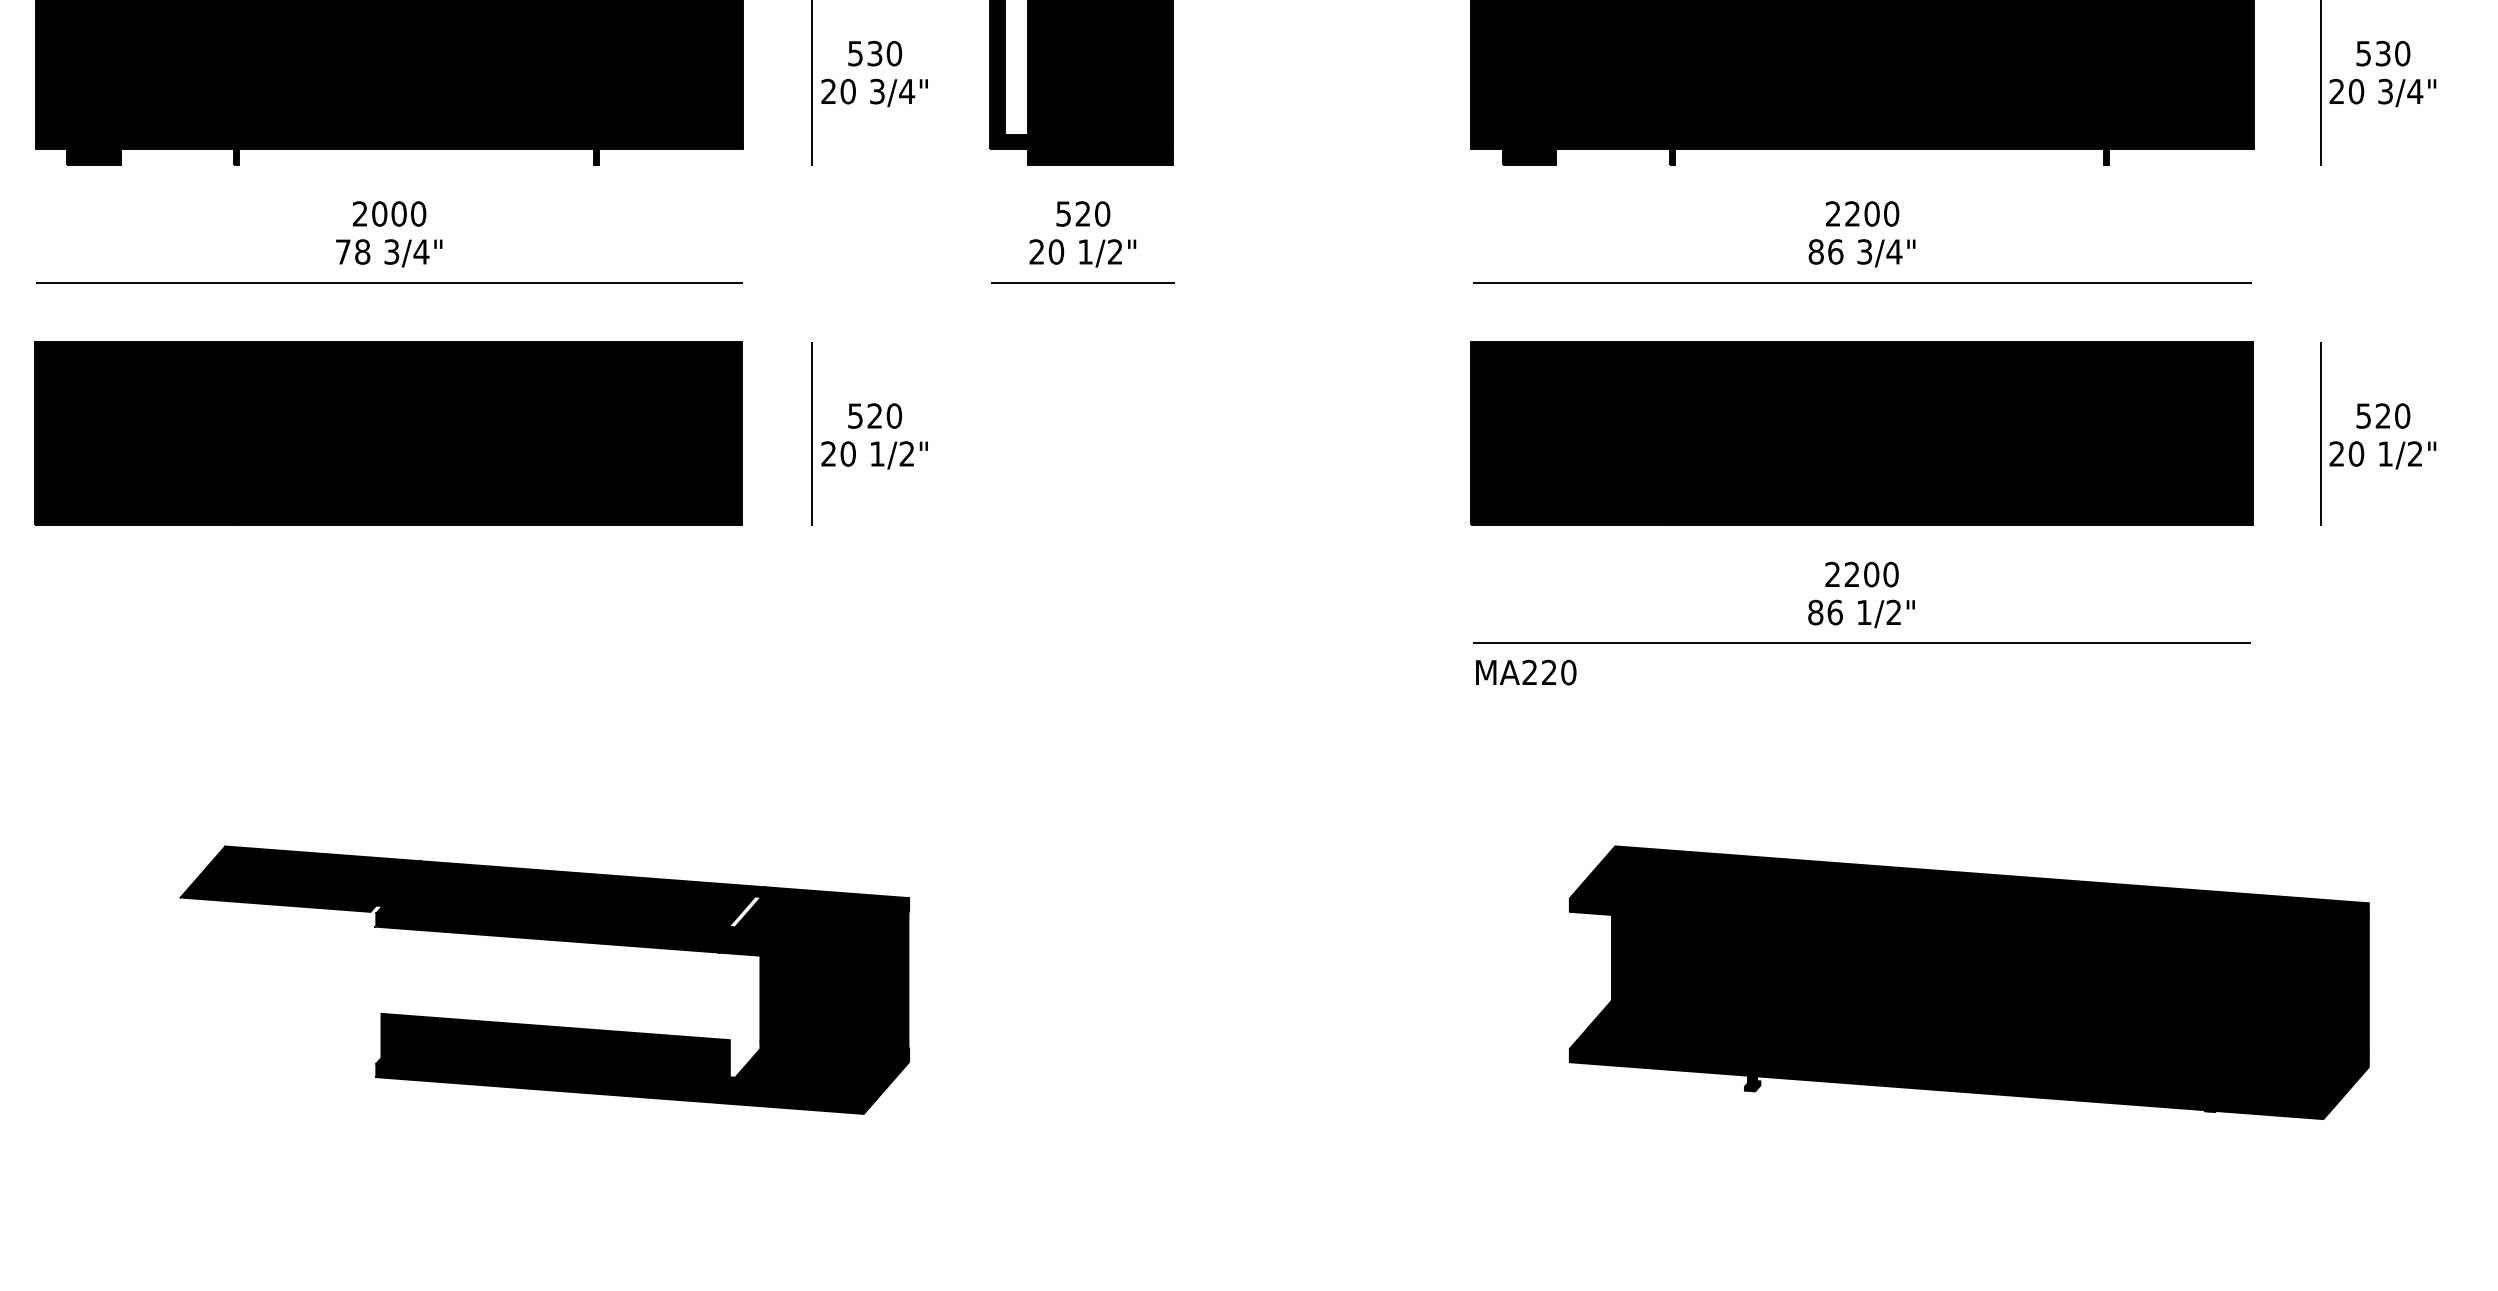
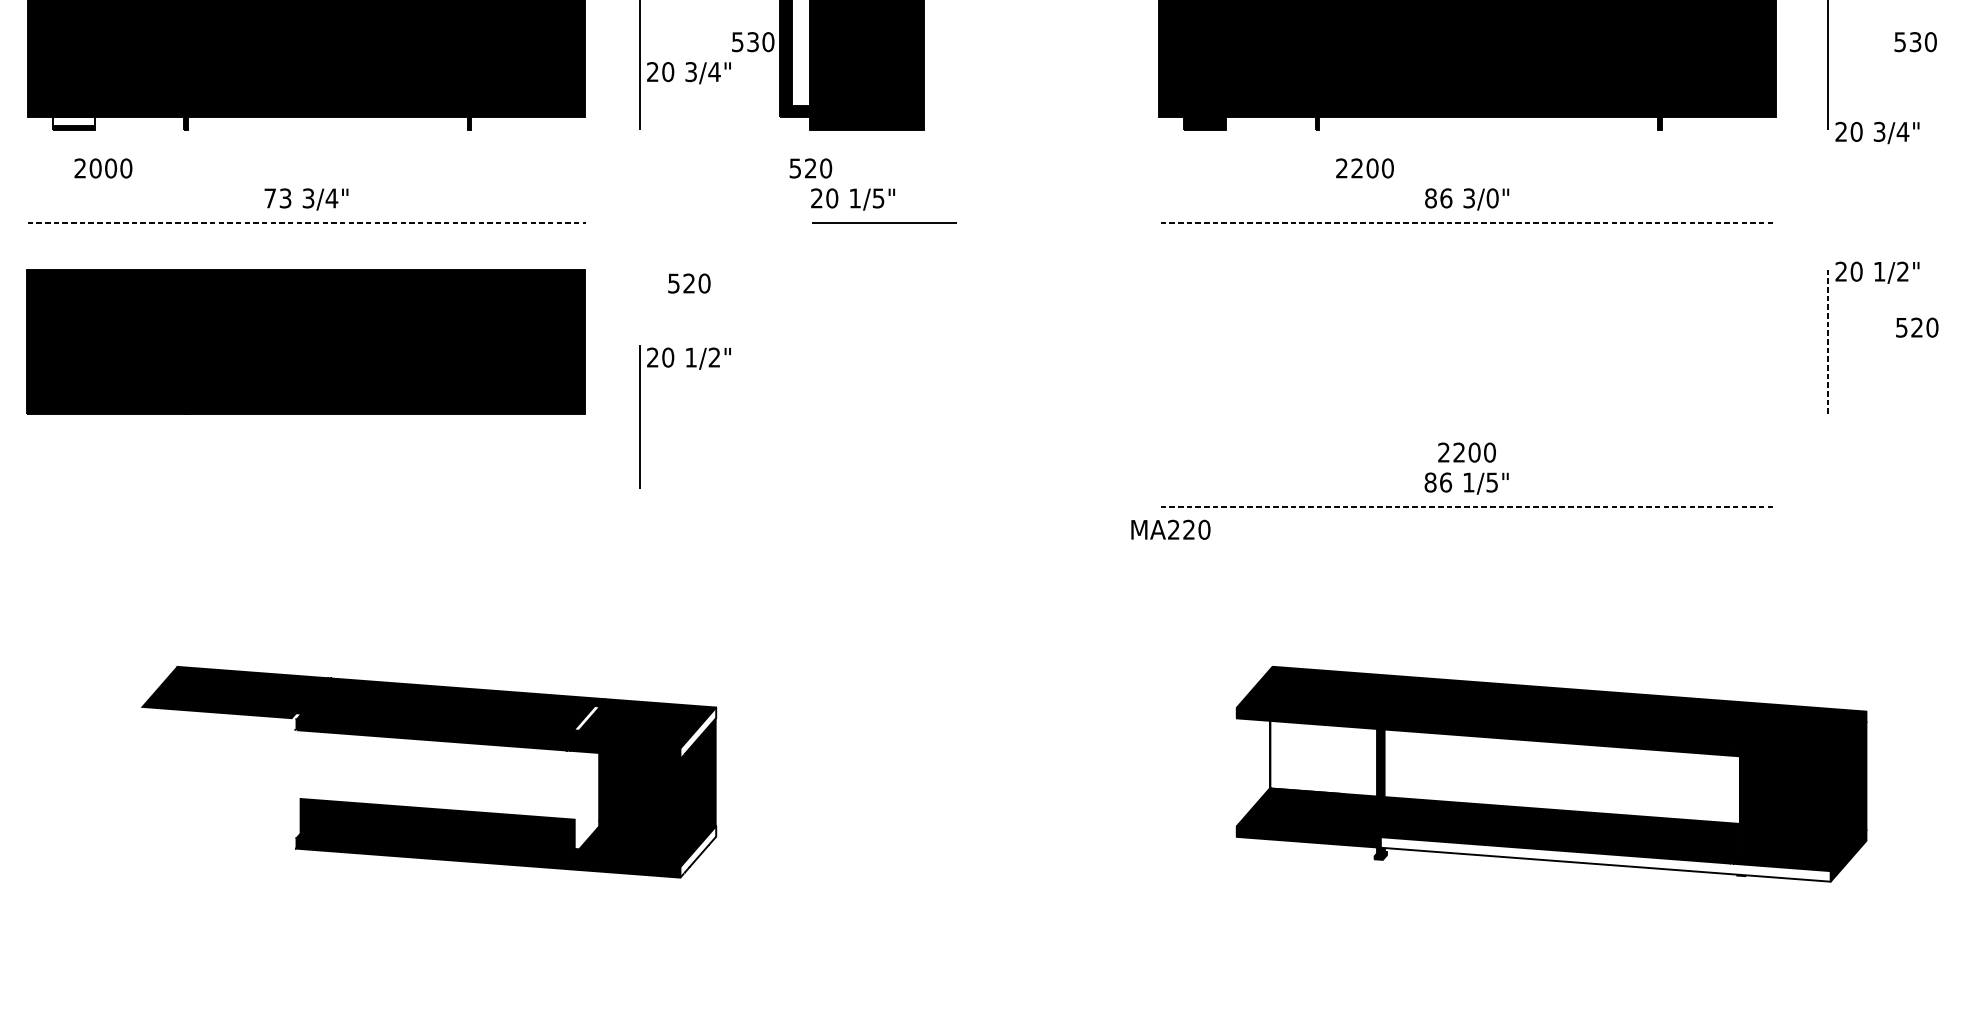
text: (875, 53) -> (753, 42), moved
text: (2383, 53) -> (1915, 42), moved
text: (2382, 92) -> (1877, 132), moved
fill: (93, 154) -> (73, 121), removed
text: (389, 213) -> (103, 168), moved
text: (1083, 213) -> (811, 168), moved
text: (1862, 213) -> (1364, 168), moved
text: (362, 251) -> (285, 198), 78 -> 73
text: (1114, 251) -> (878, 198), 1/2" -> 1/5"
text: (1894, 251) -> (1492, 198), 3/4" -> 3/0"
line: (389, 282) -> (306, 222), solid -> dashed
line: (1082, 282) -> (884, 222), moved
line: (1862, 282) -> (1467, 222), solid -> dashed
text: (875, 415) -> (689, 283), moved
text: (2383, 415) -> (1917, 327), moved
line: (811, 433) -> (639, 416), moved
part: (1861, 433) -> (1466, 341), removed
line: (2320, 434) -> (1828, 342), solid -> dashed
text: (2382, 455) -> (1877, 272), moved
text: (1893, 612) -> (1491, 482), 1/2" -> 1/5"
line: (1862, 643) -> (1467, 506), solid -> dashed
text: (1526, 672) -> (1171, 529), moved
fill: (886, 930) -> (698, 733), removed
fill: (1680, 963) -> (1324, 759), removed
fill: (1982, 985) -> (1561, 776), removed
fill: (886, 1080) -> (698, 851), removed
fill: (2037, 1090) -> (1605, 859), removed

